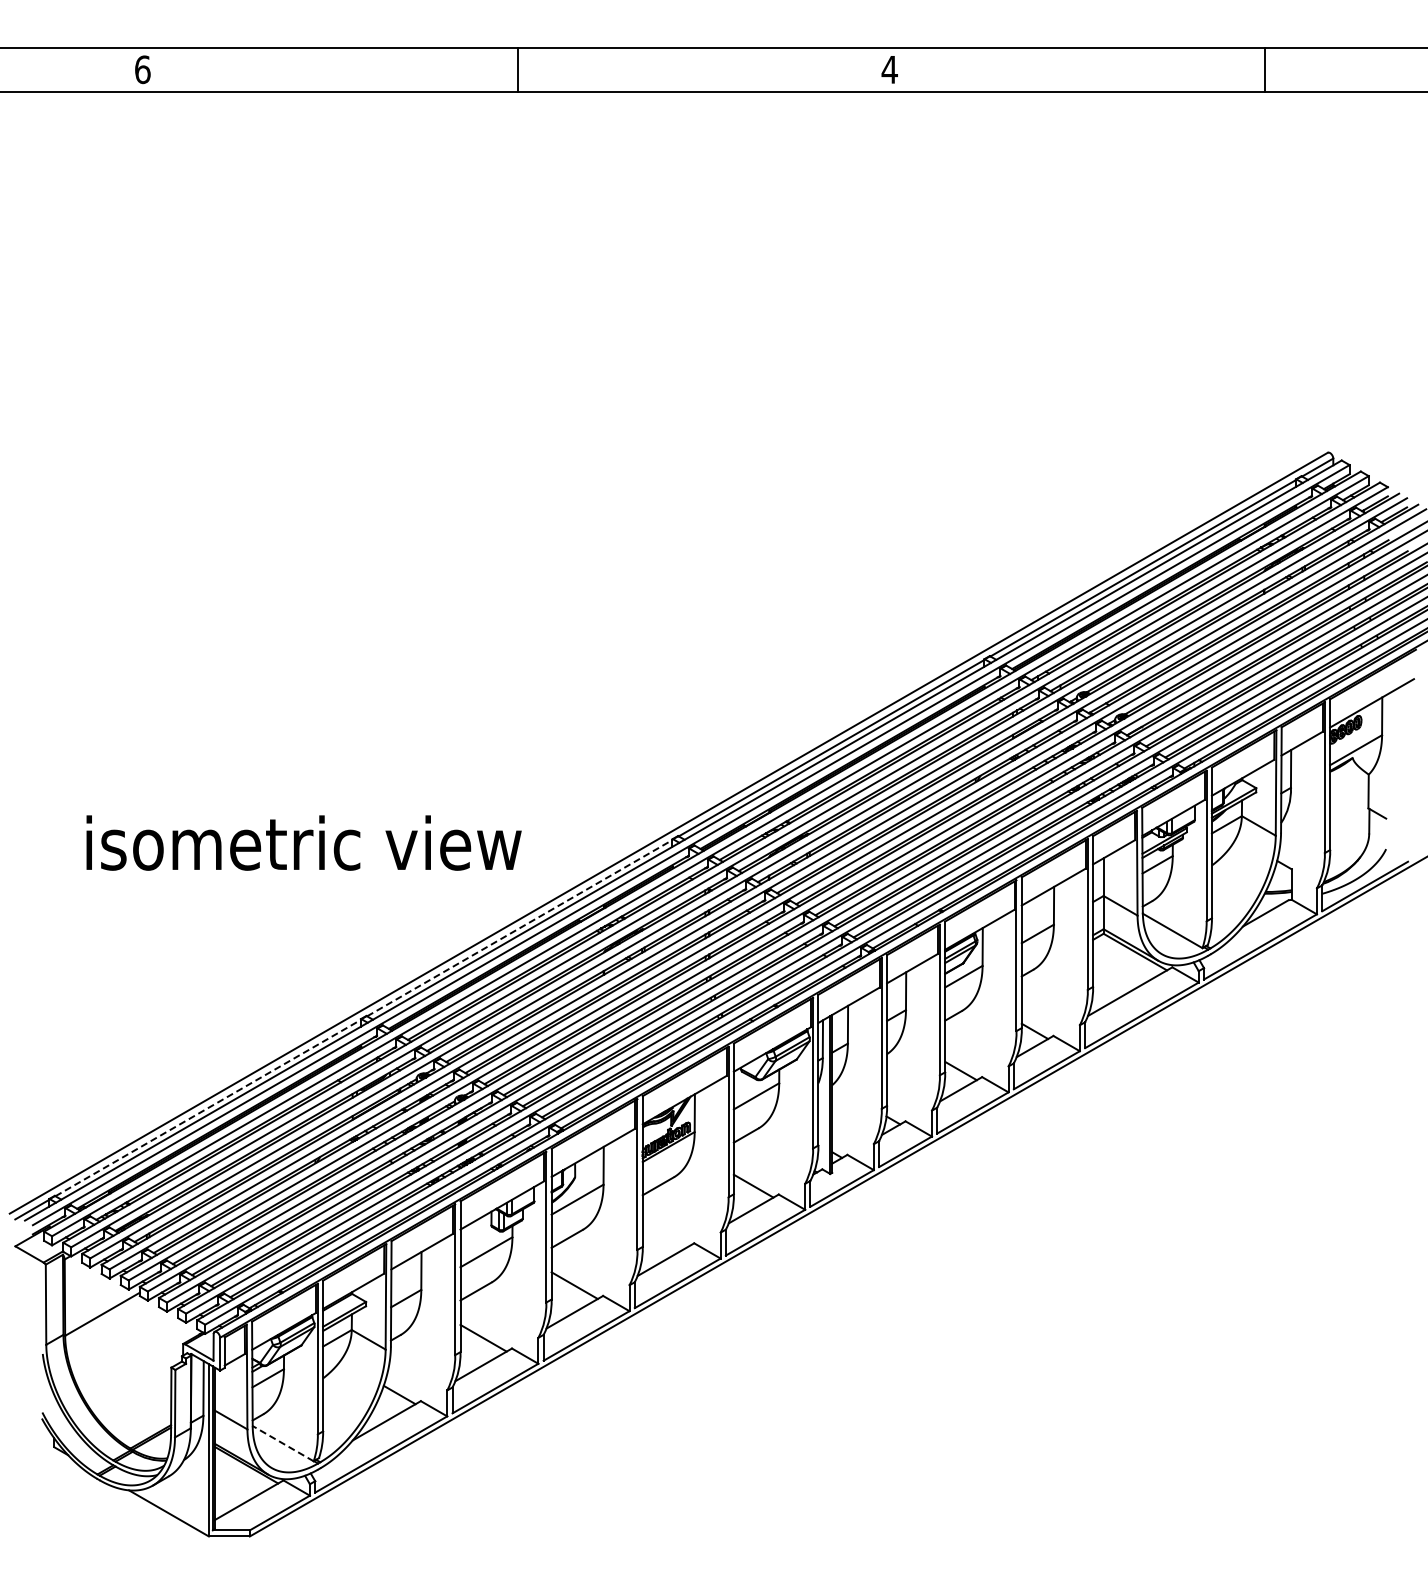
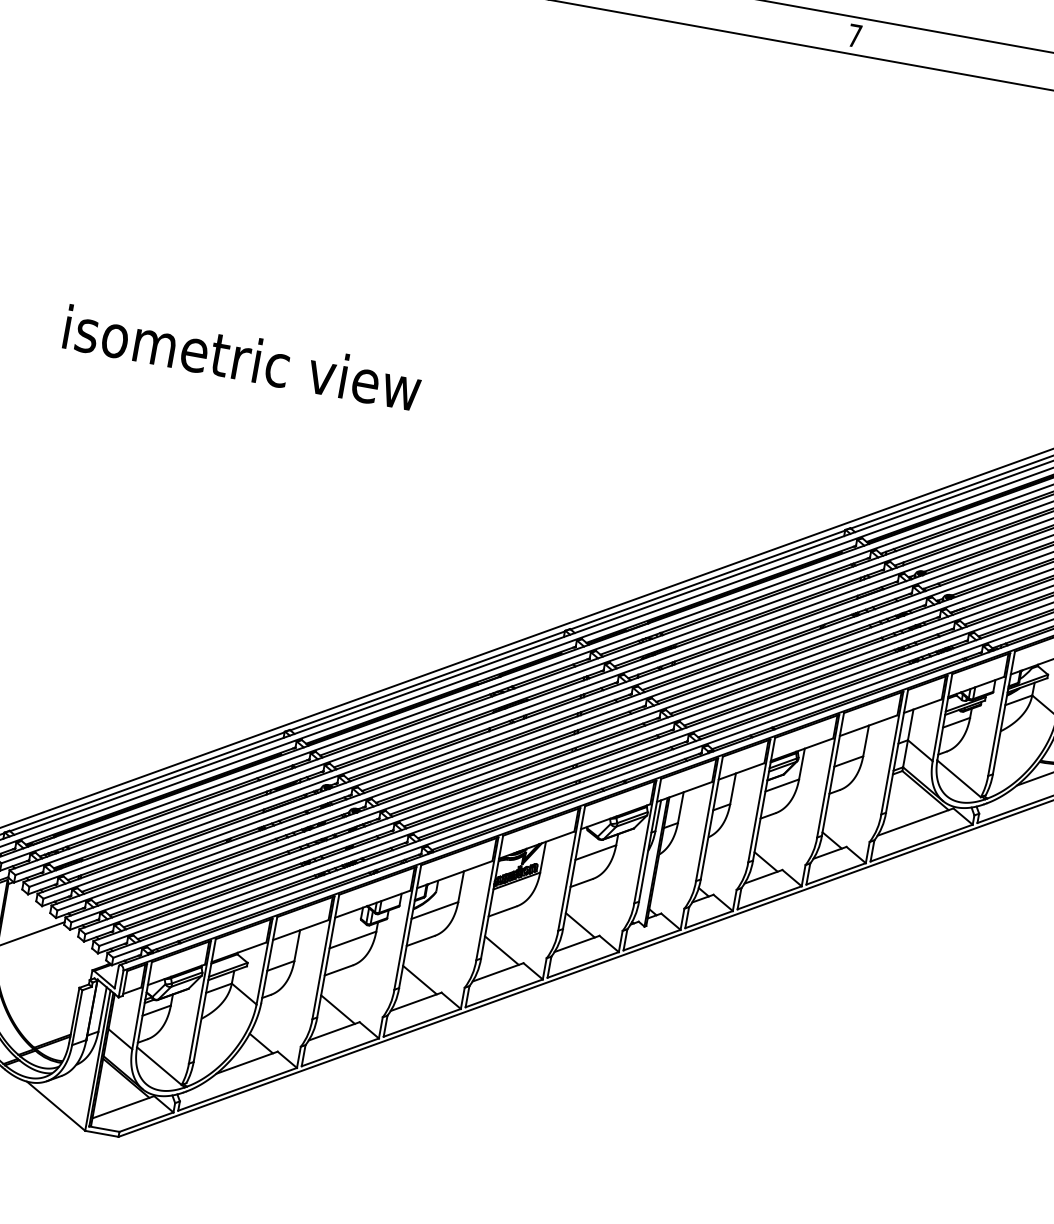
text: (889, 69) -> (854, 35), 4 -> 7
text: (303, 842) -> (242, 357), moved
line: (520, 927) -> (428, 680), dashed -> solid
line: (208, 1107) -> (147, 781), dashed -> solid
line: (665, 1232) -> (501, 950), added
line: (282, 1443) -> (158, 1065), dashed -> solid

